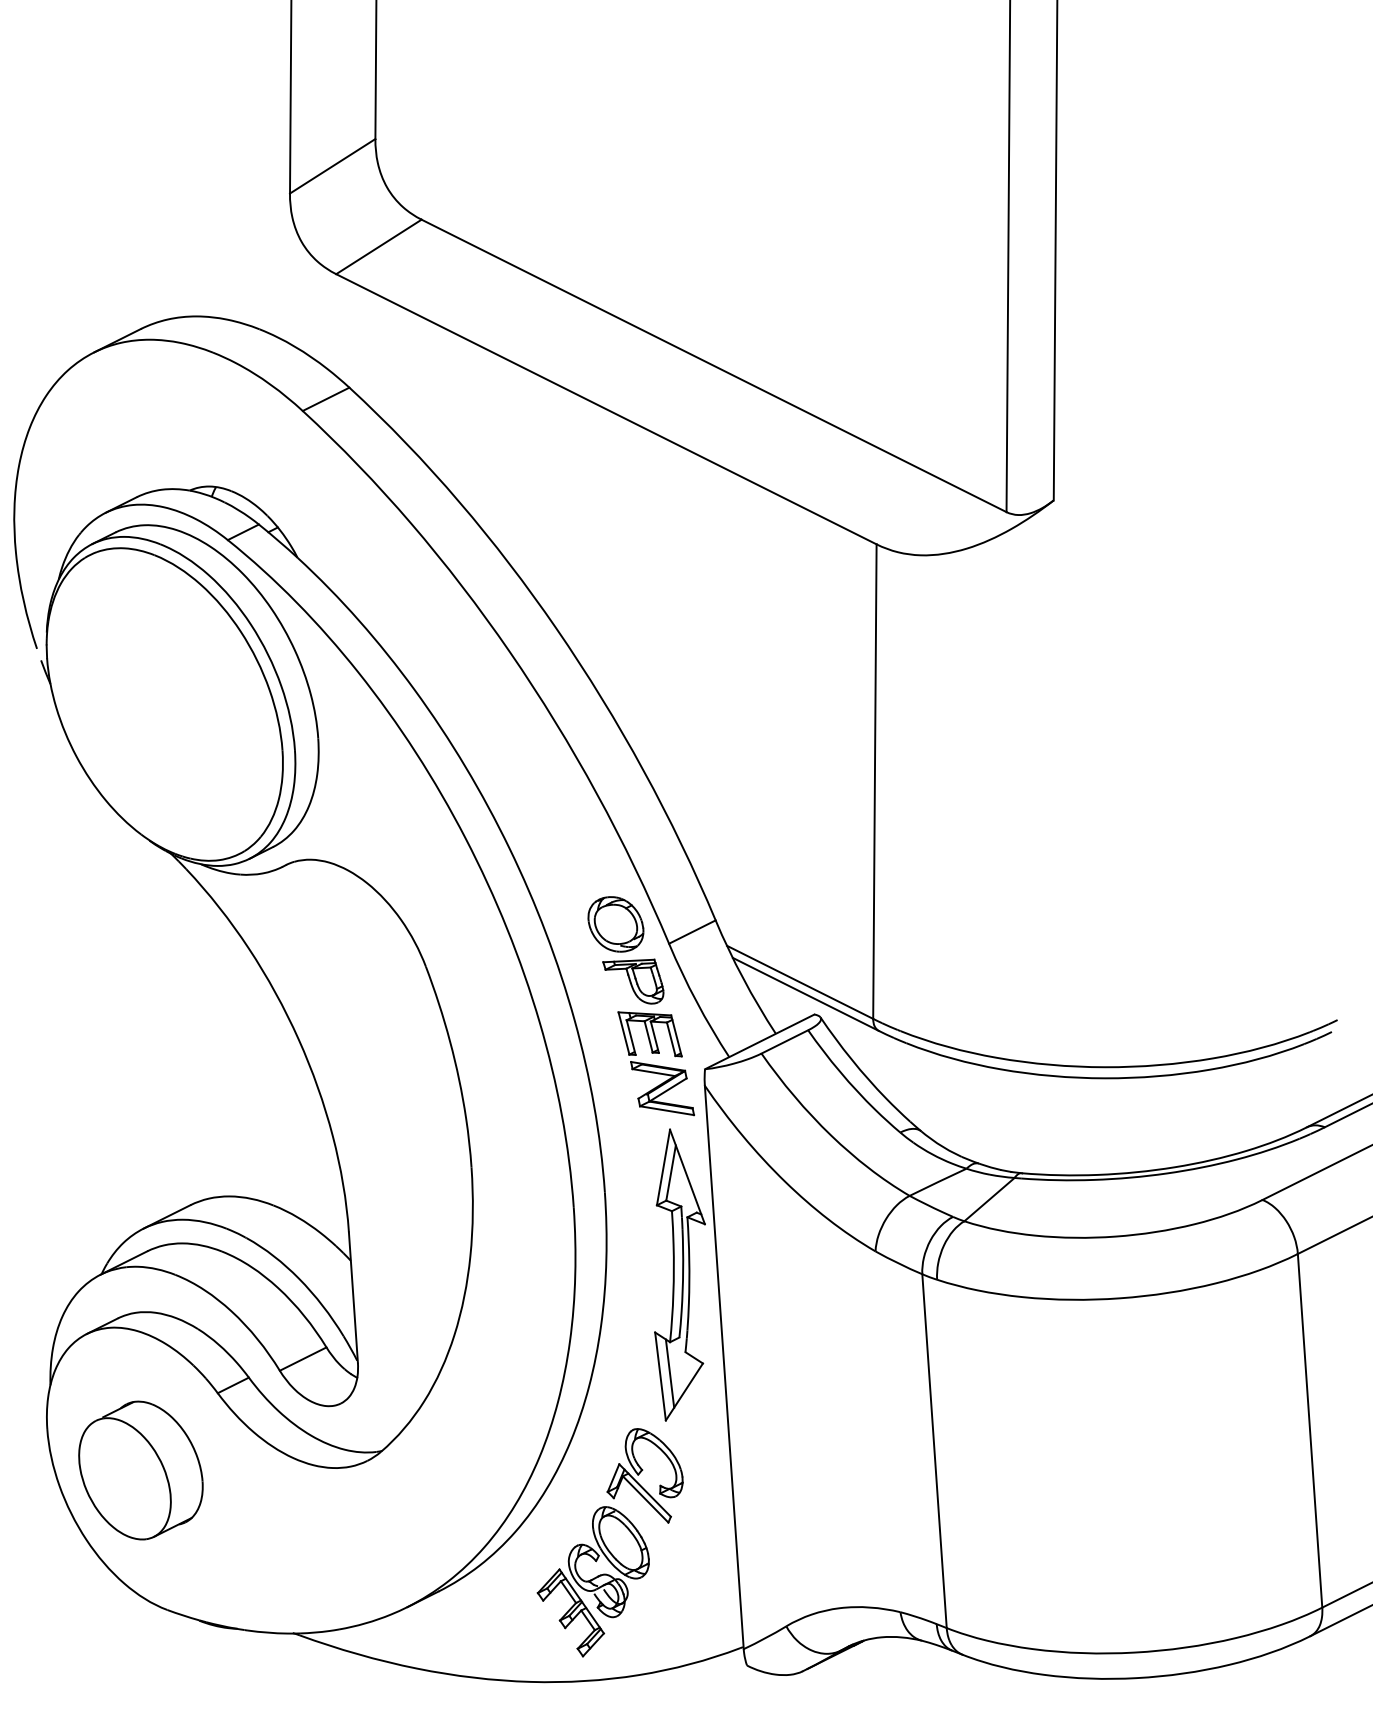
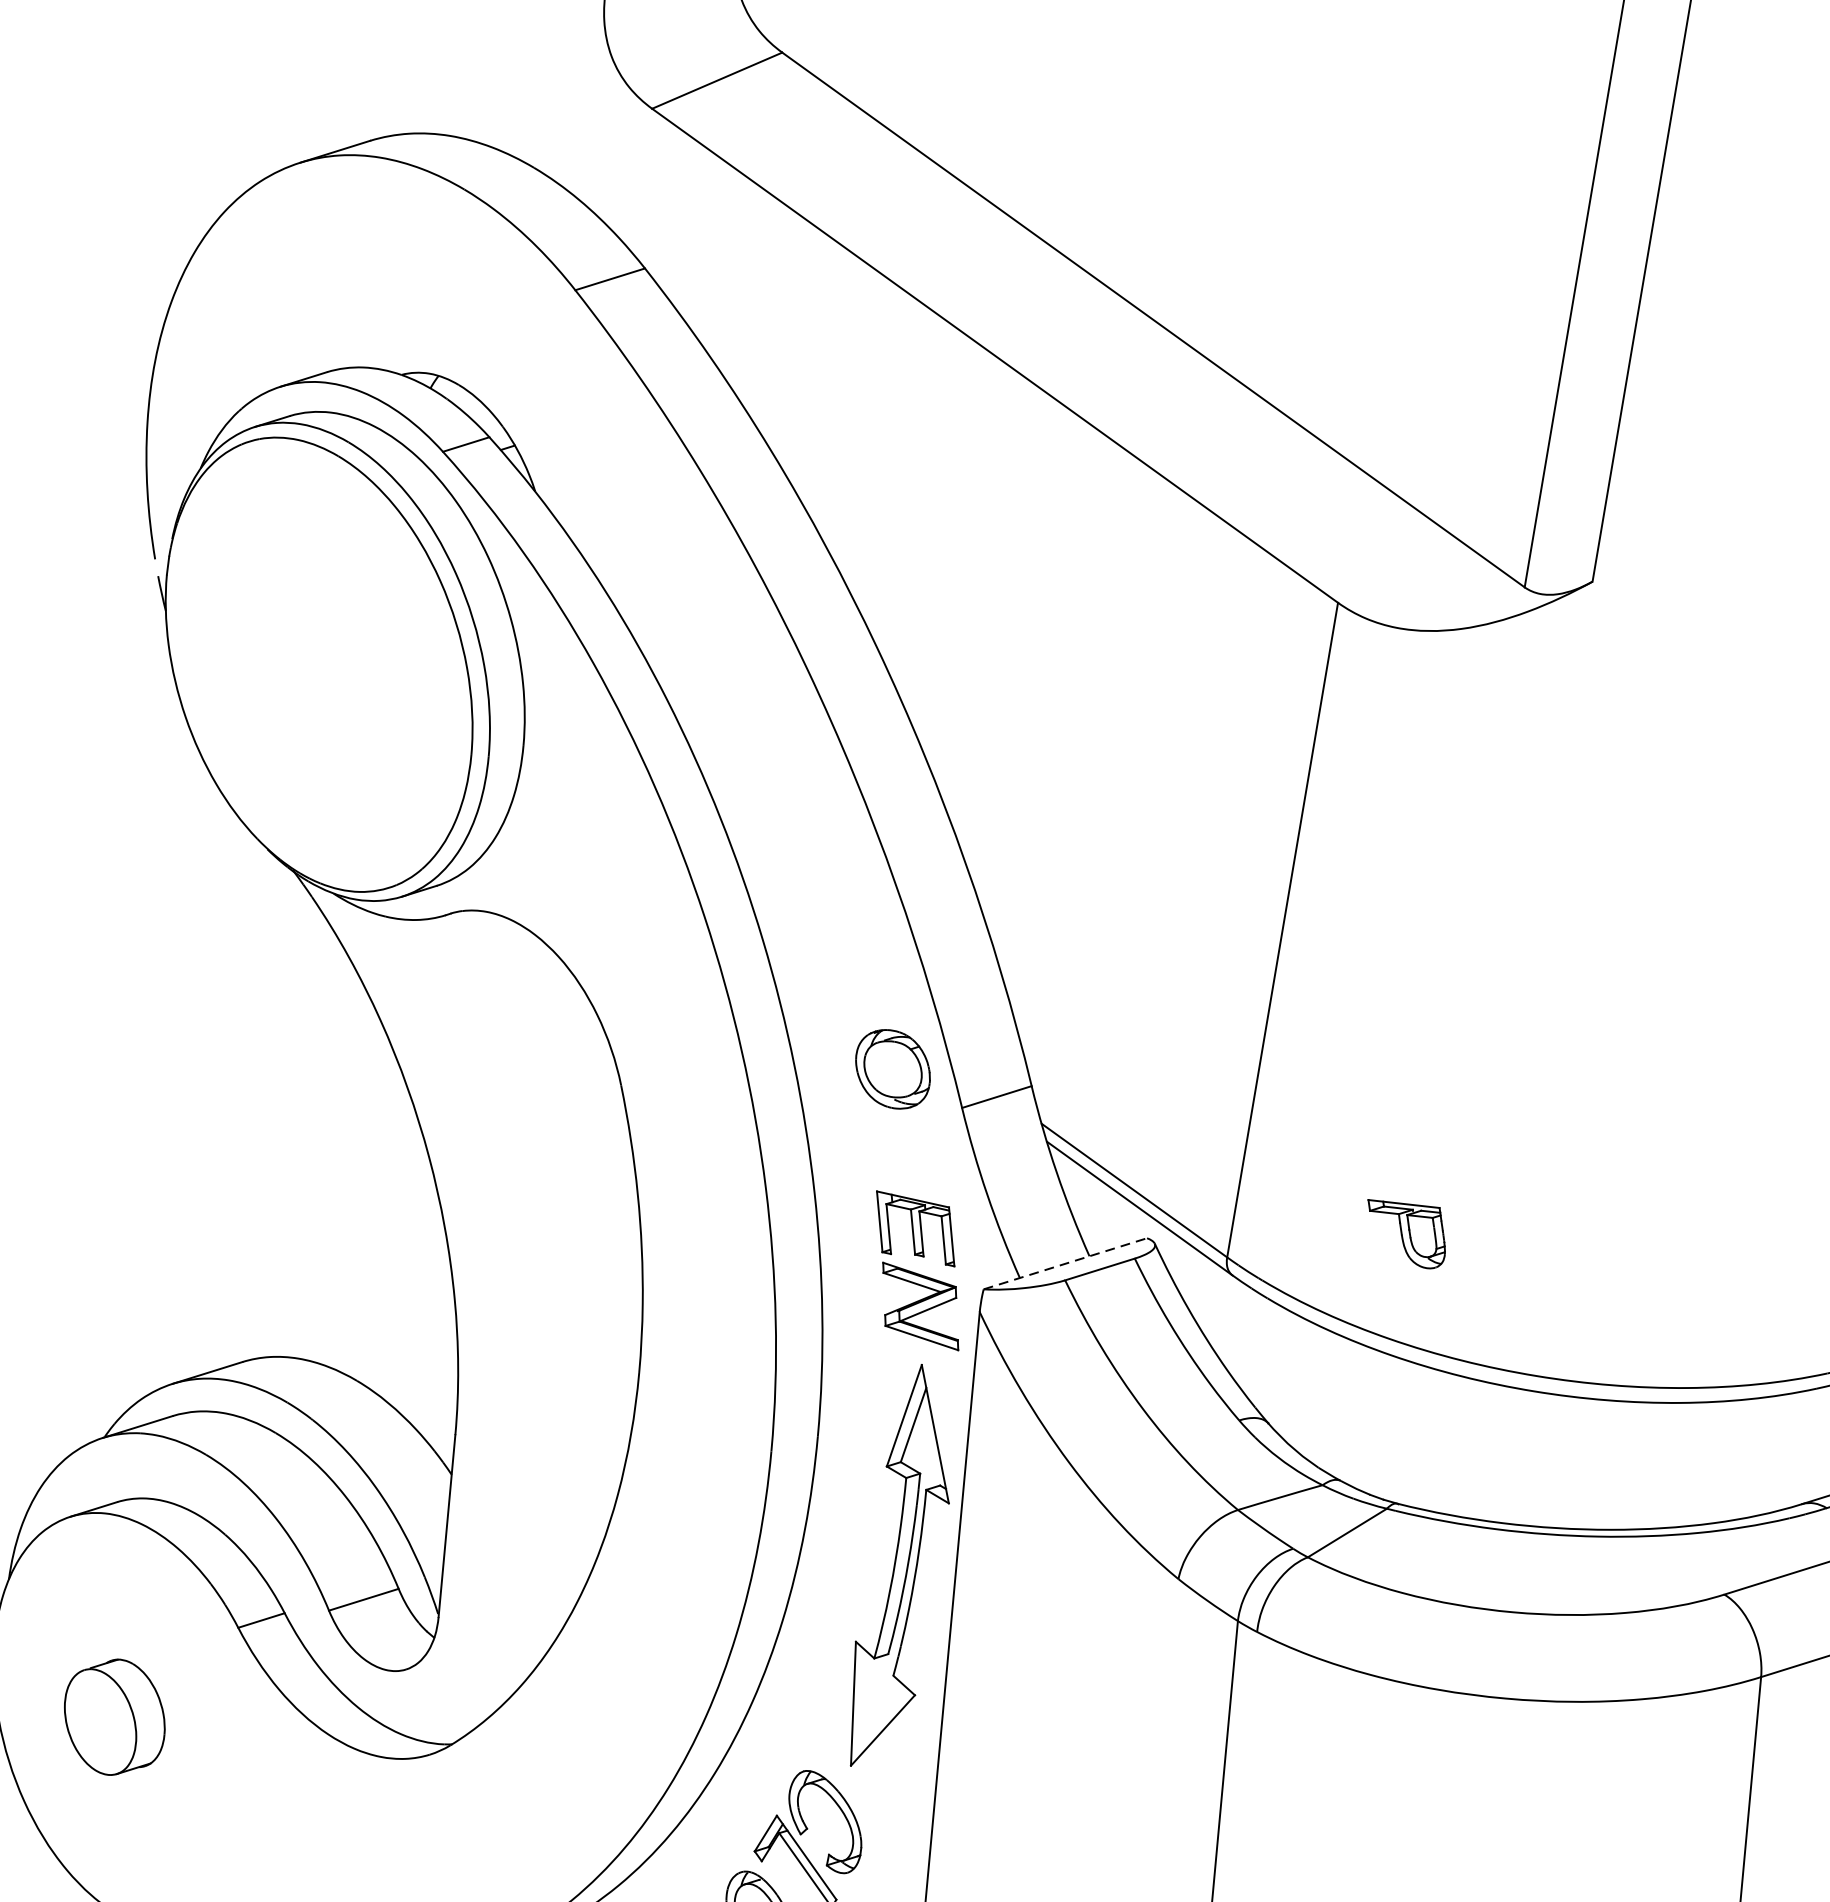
part: (633, 981) -> (1405, 1233), moved
line: (760, 1041) -> (1066, 1263), solid -> dashed
line: (669, 1373) -> (866, 1701), removed
part: (140, 1470) -> (114, 1717), size x0.6

